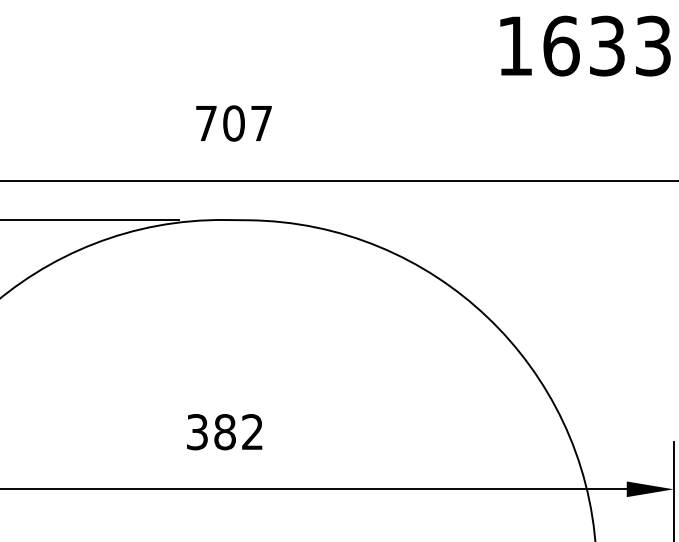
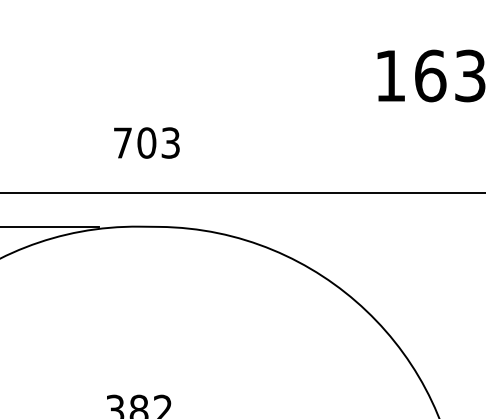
text: (261, 123) -> (170, 143), 707 -> 703

